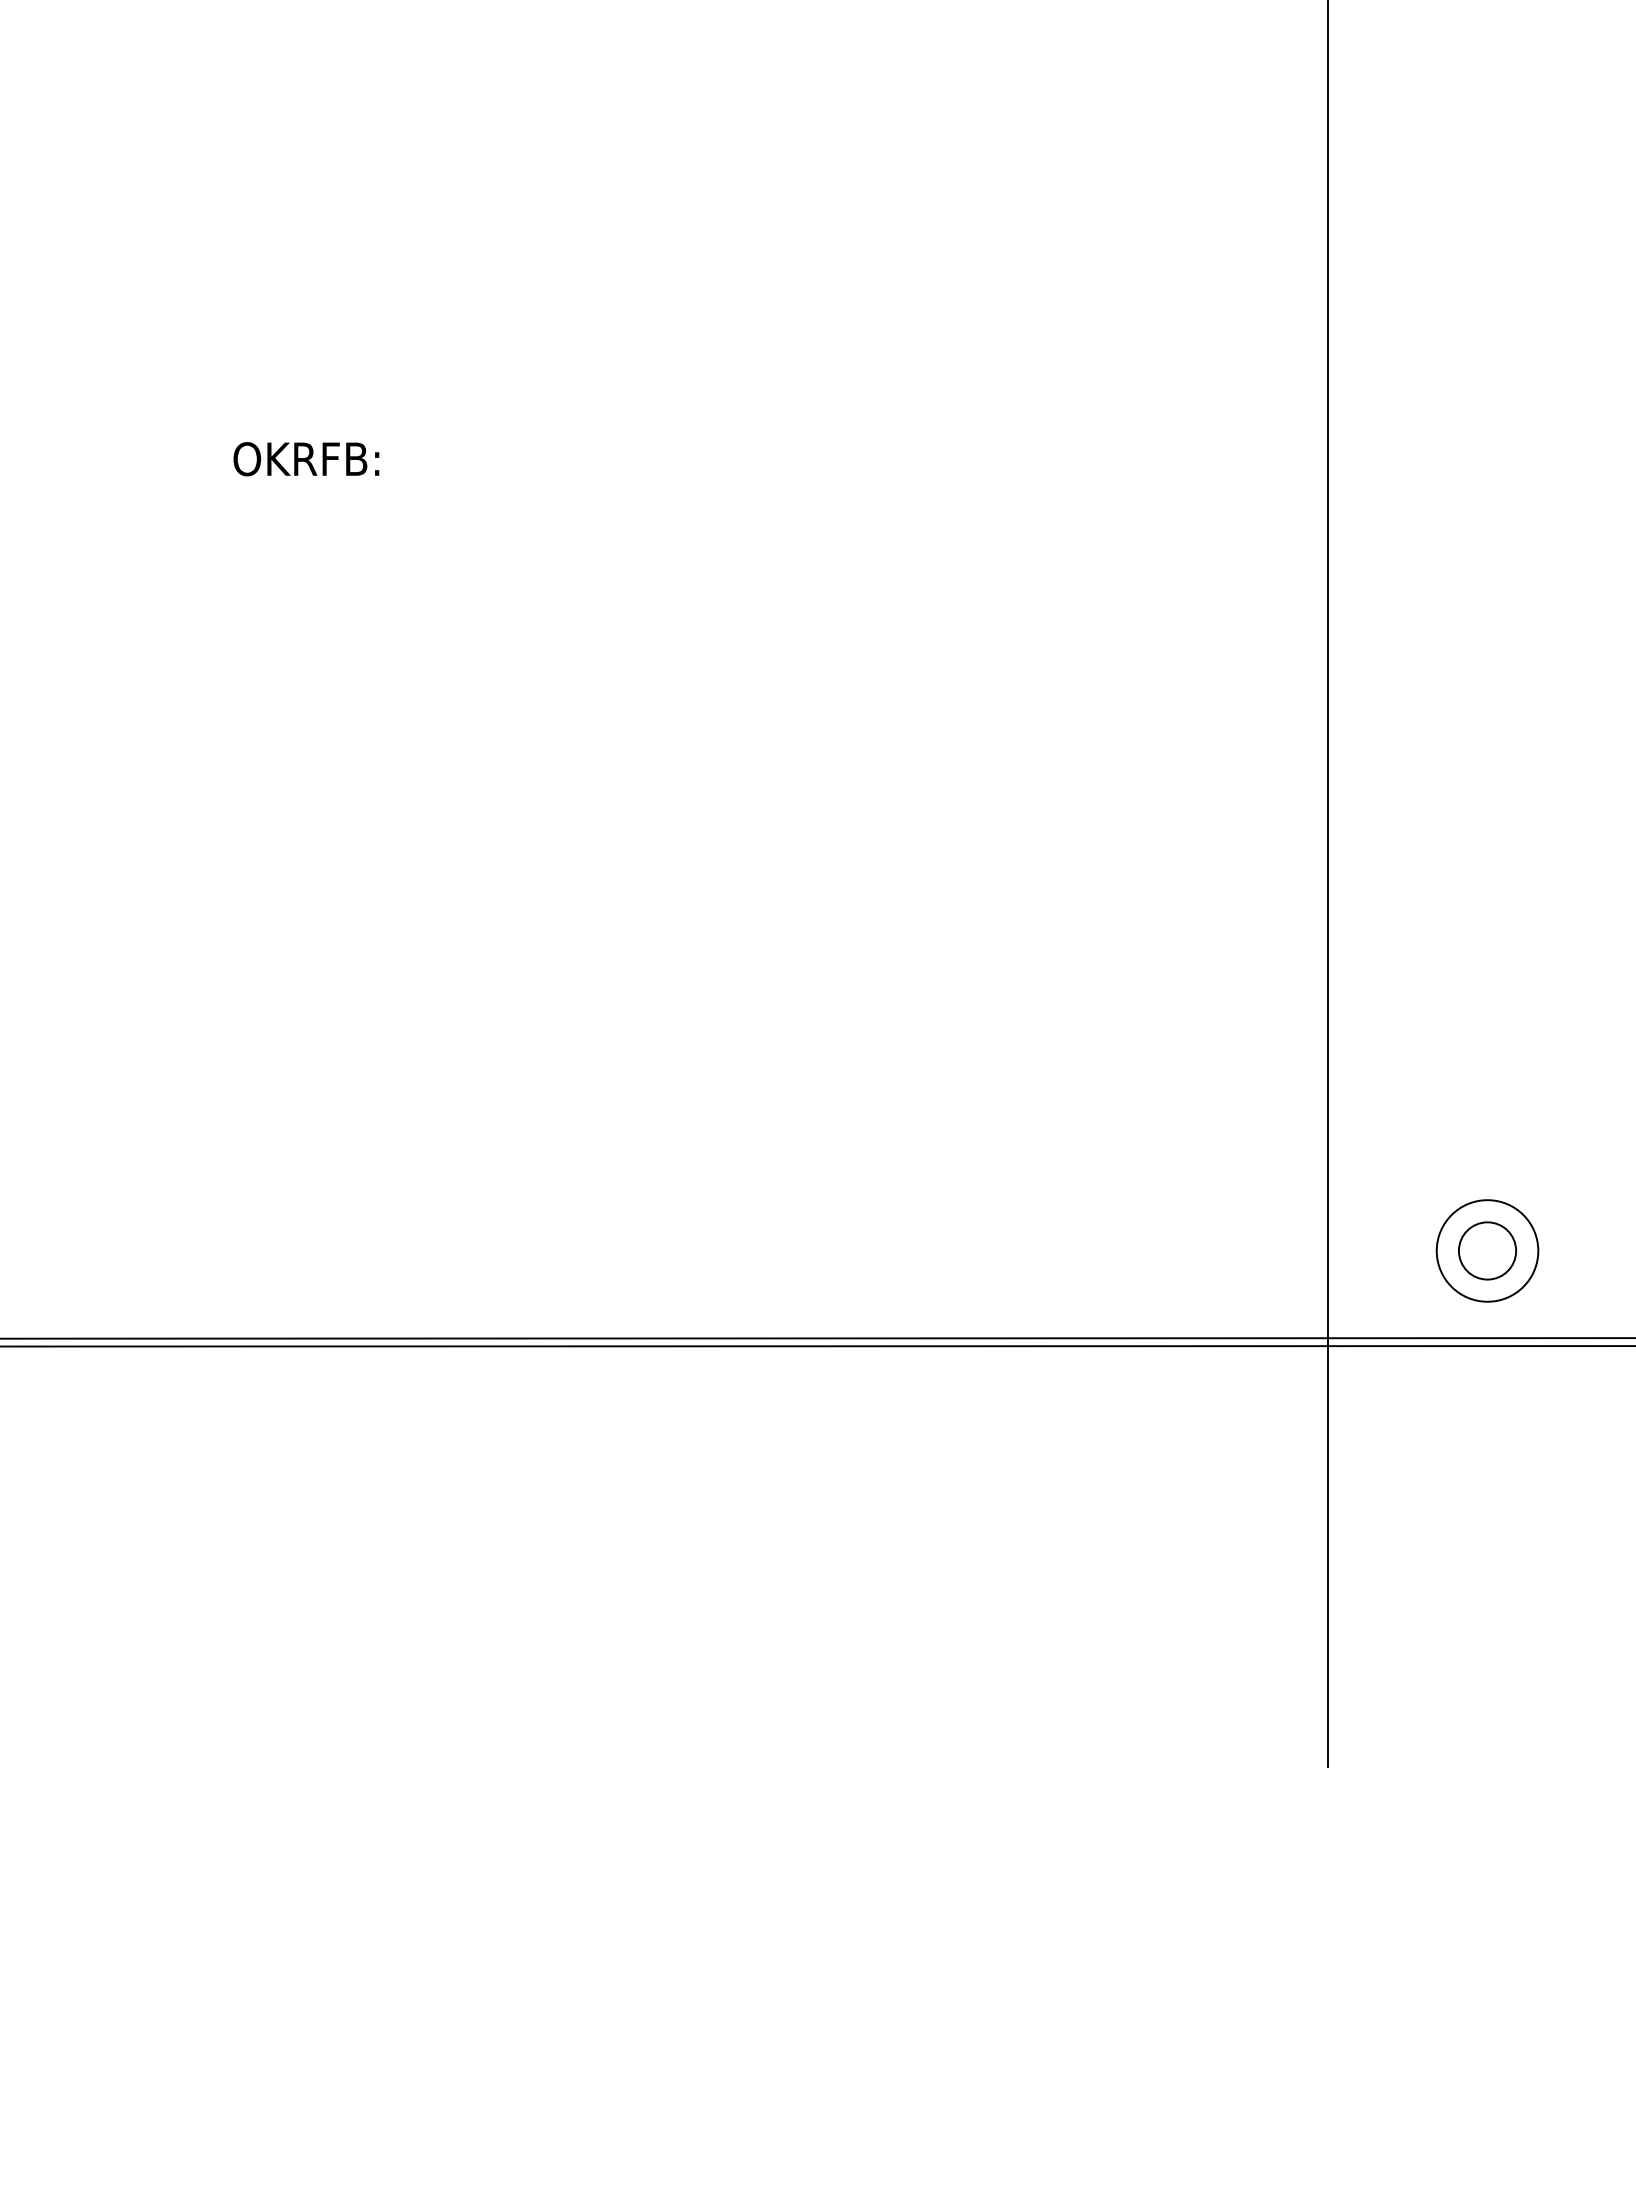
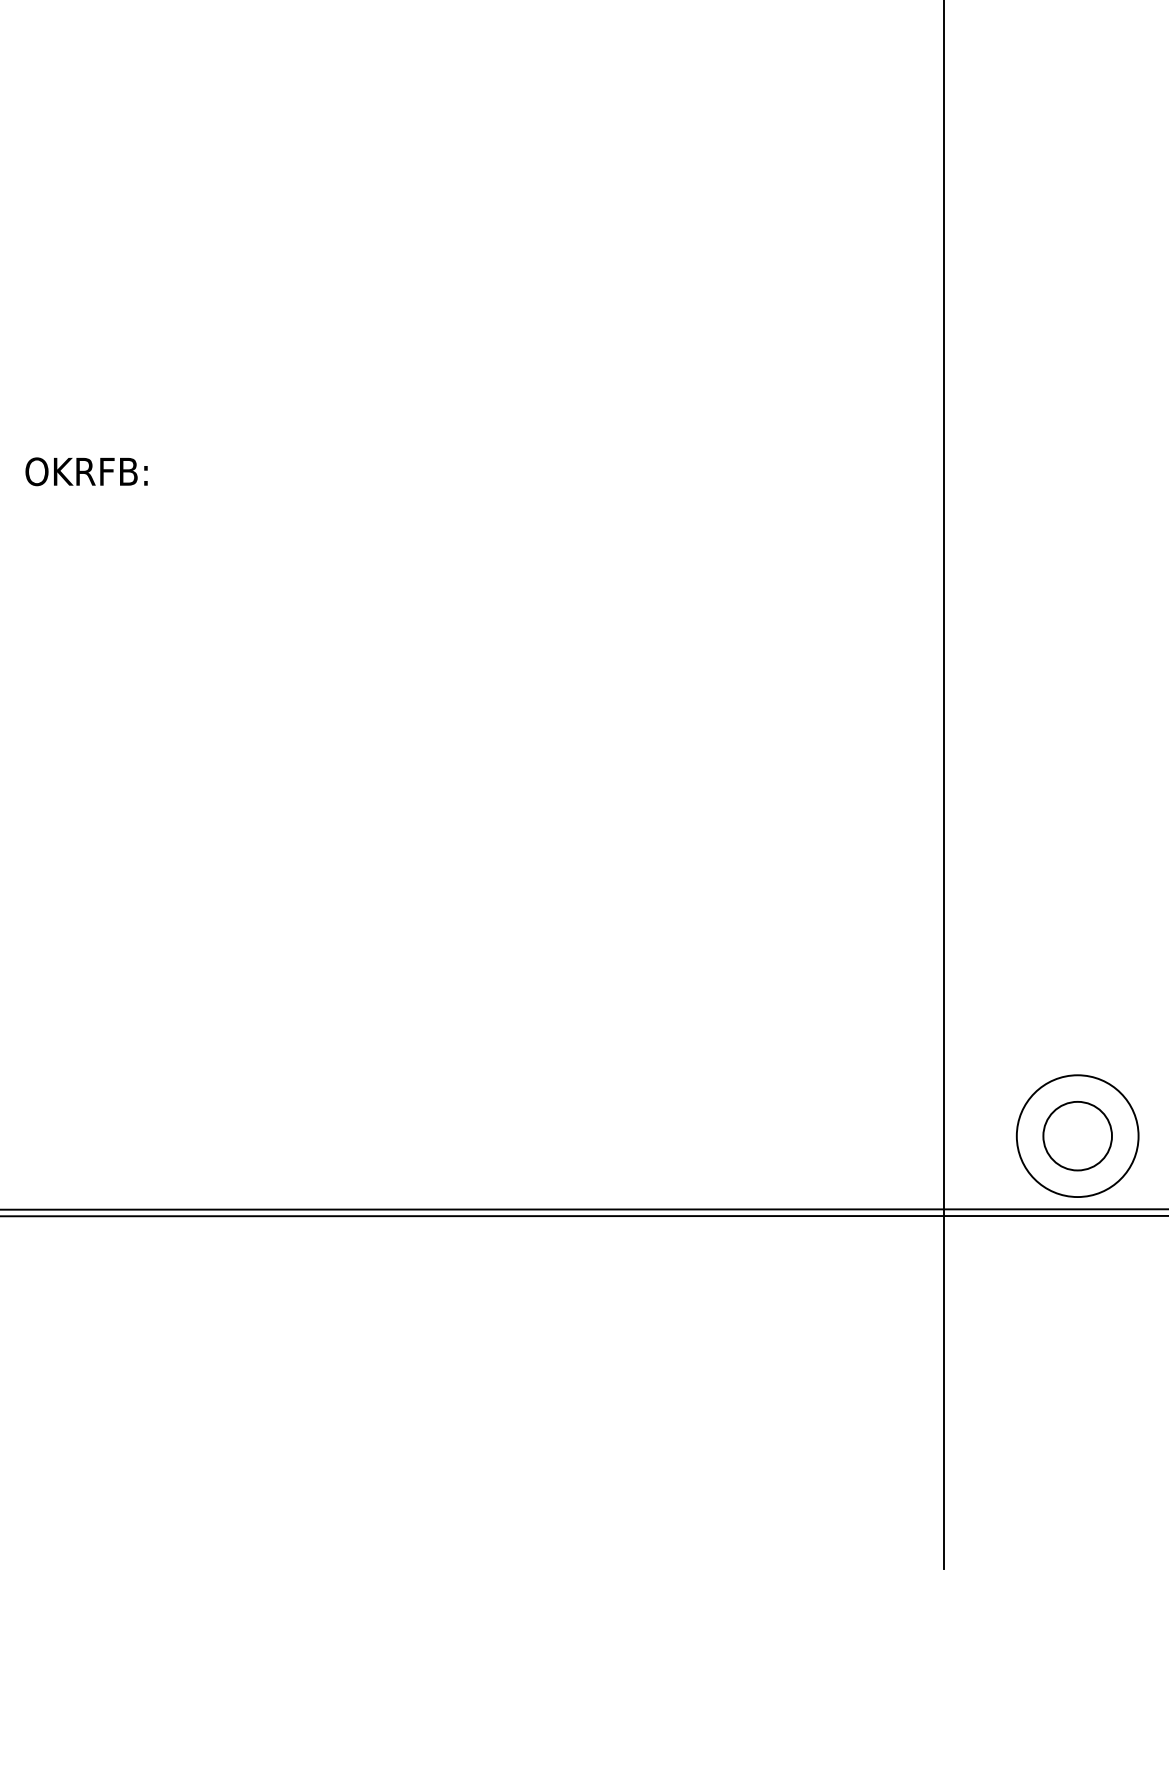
circle: (1487, 1250) -> (1077, 1135), size x1.43
circle: (1487, 1250) -> (1077, 1135), size x1.43

